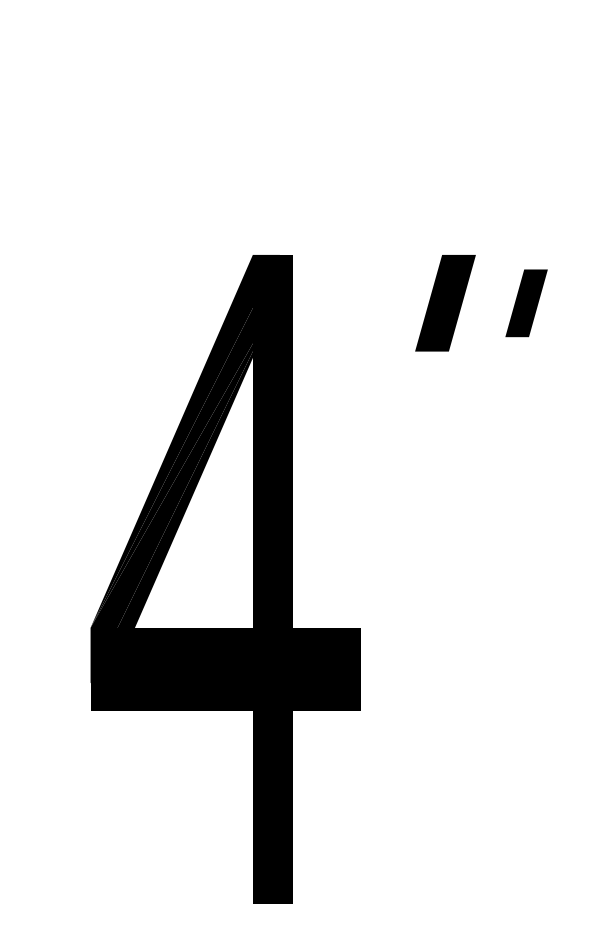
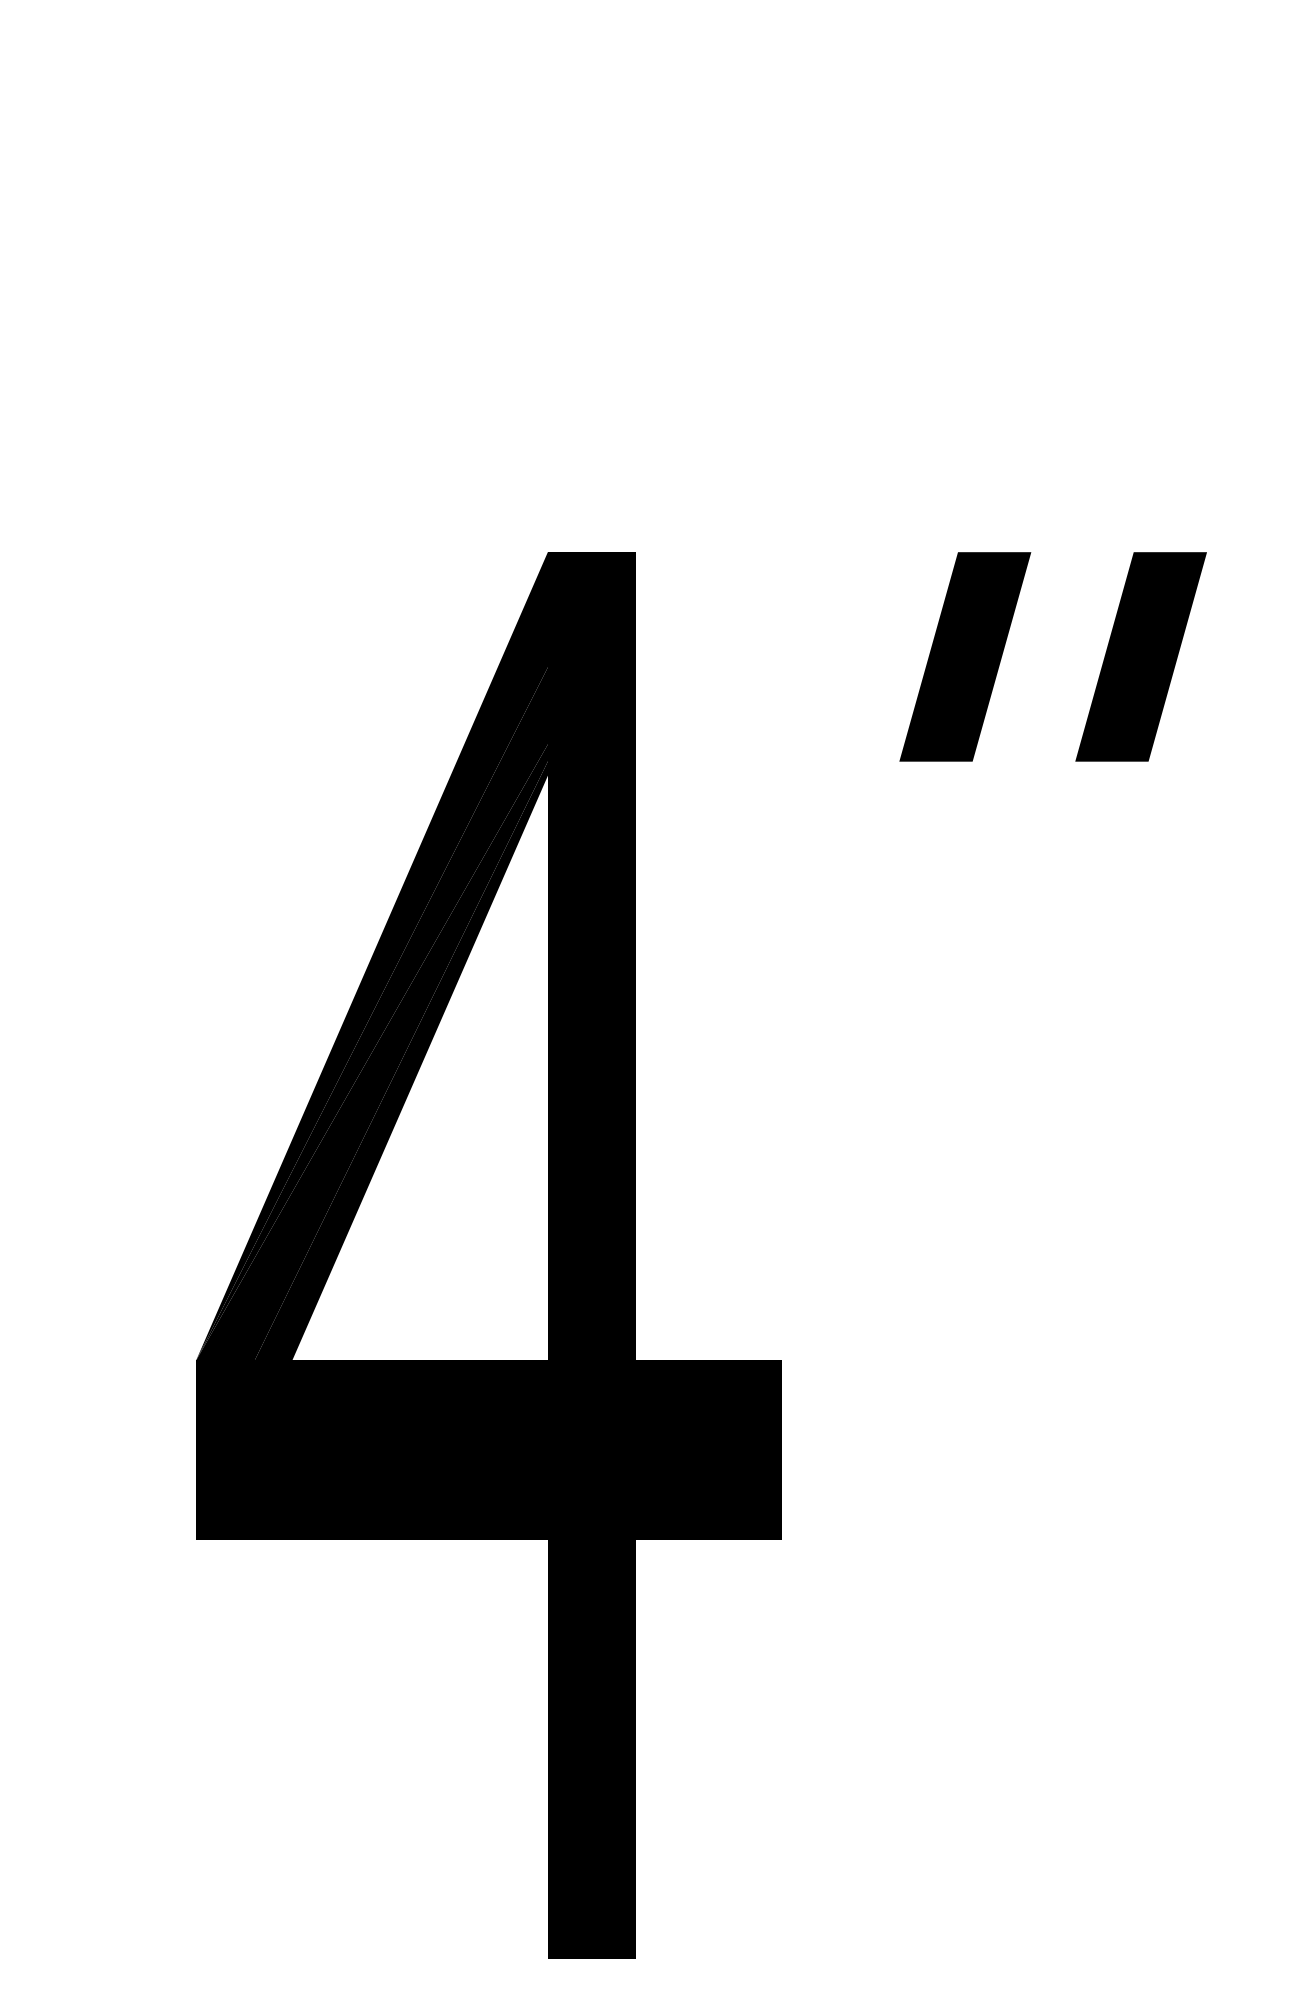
part: (526, 303) -> (1140, 657), size x1.43

